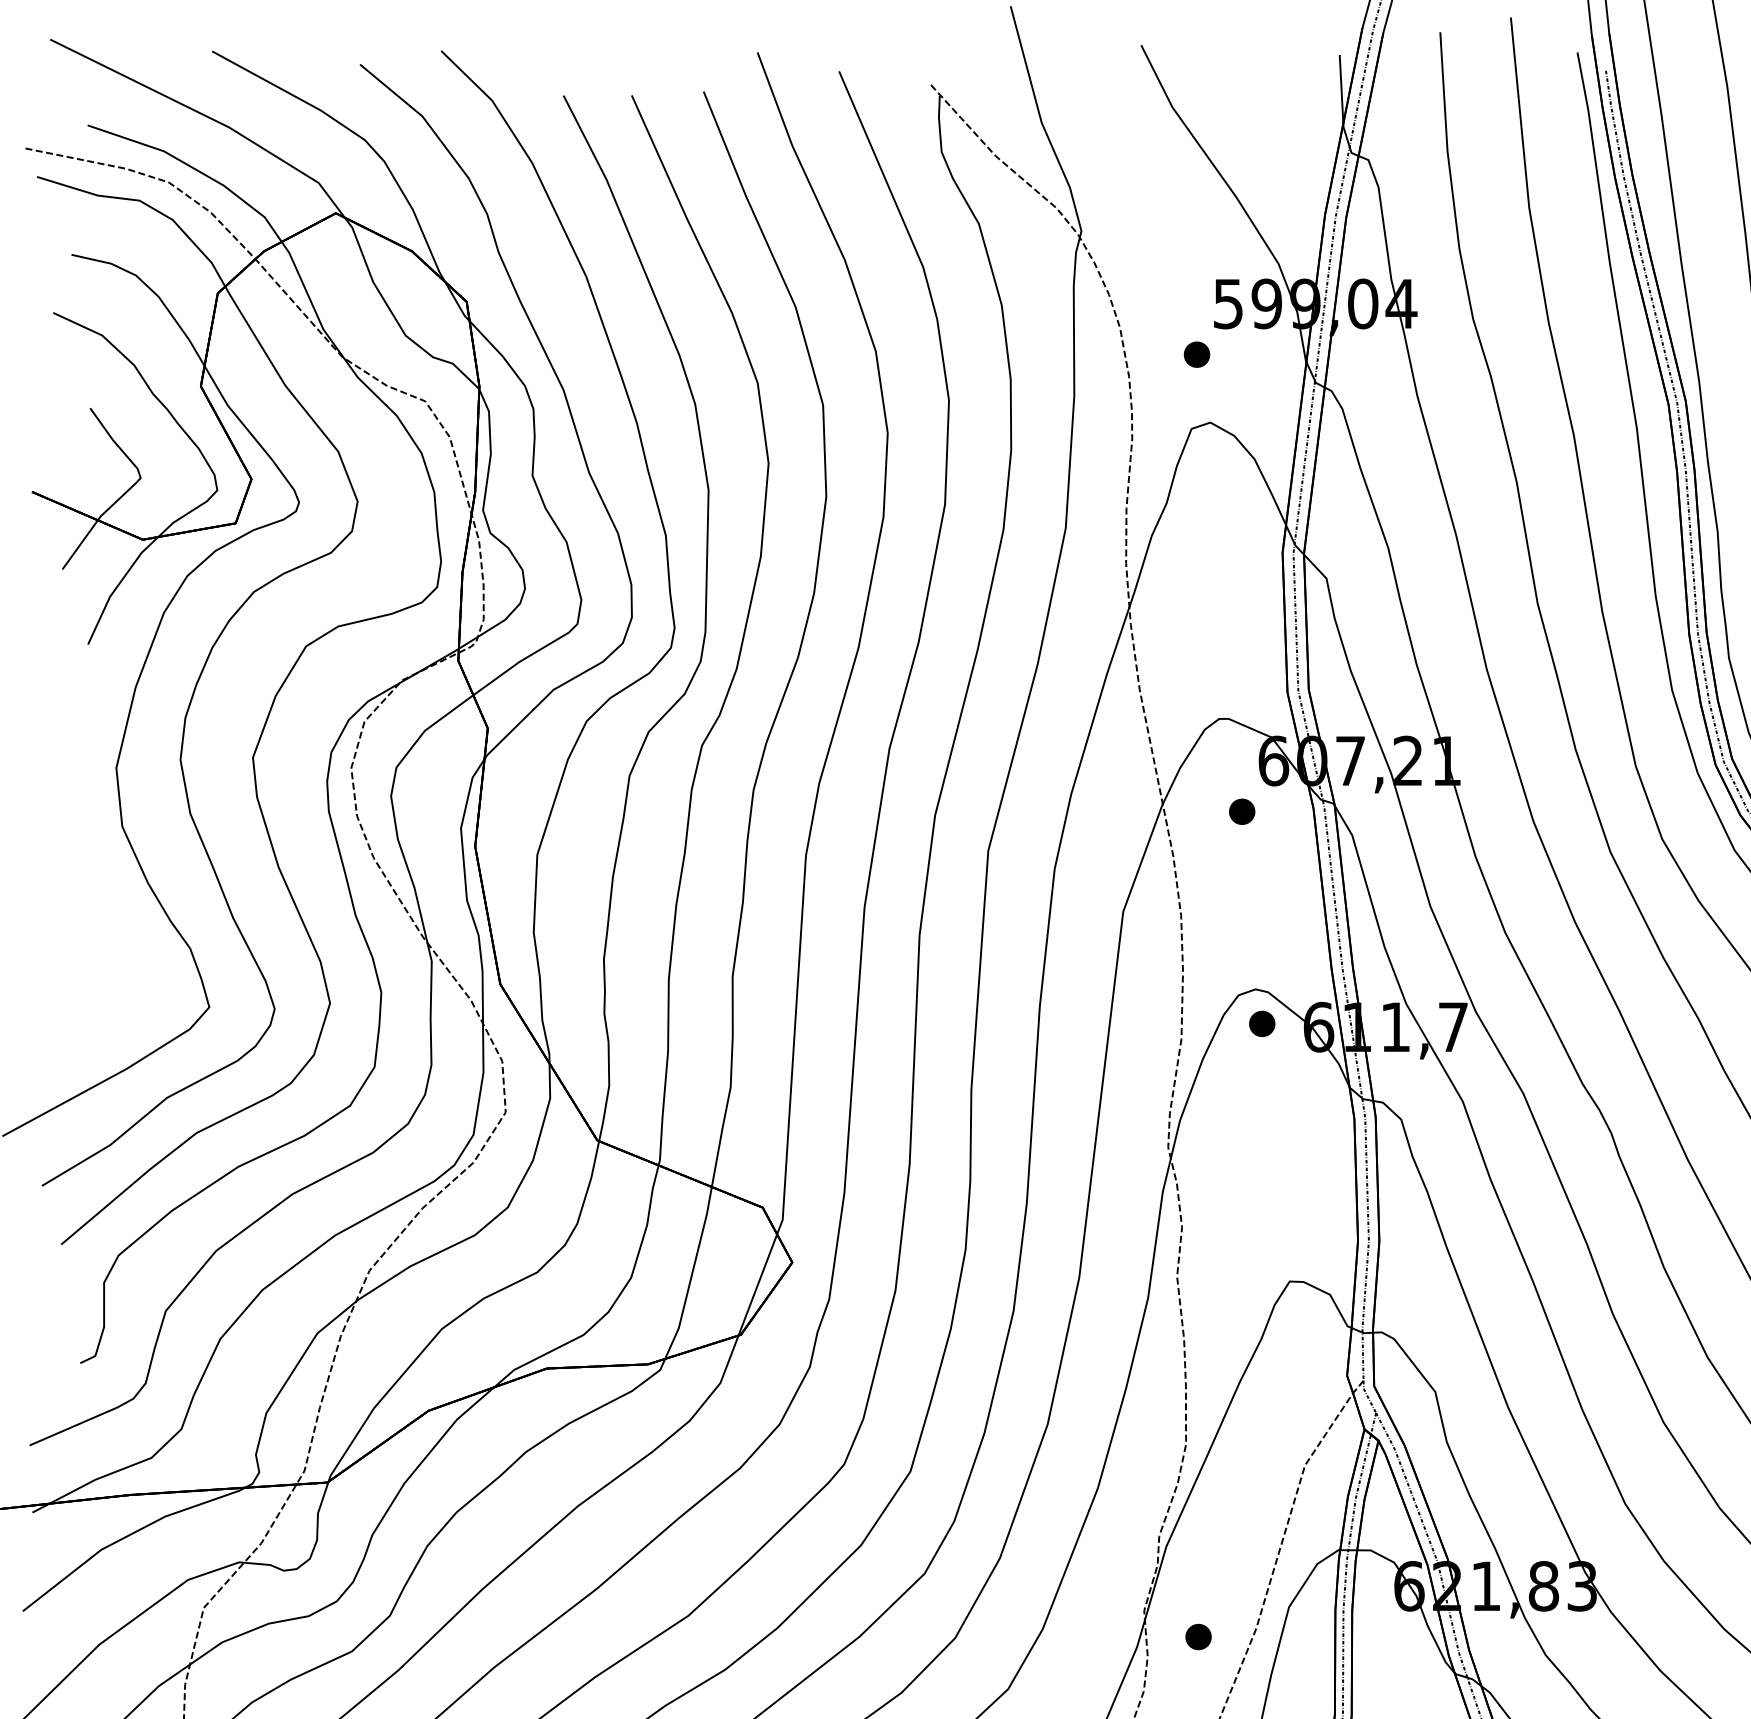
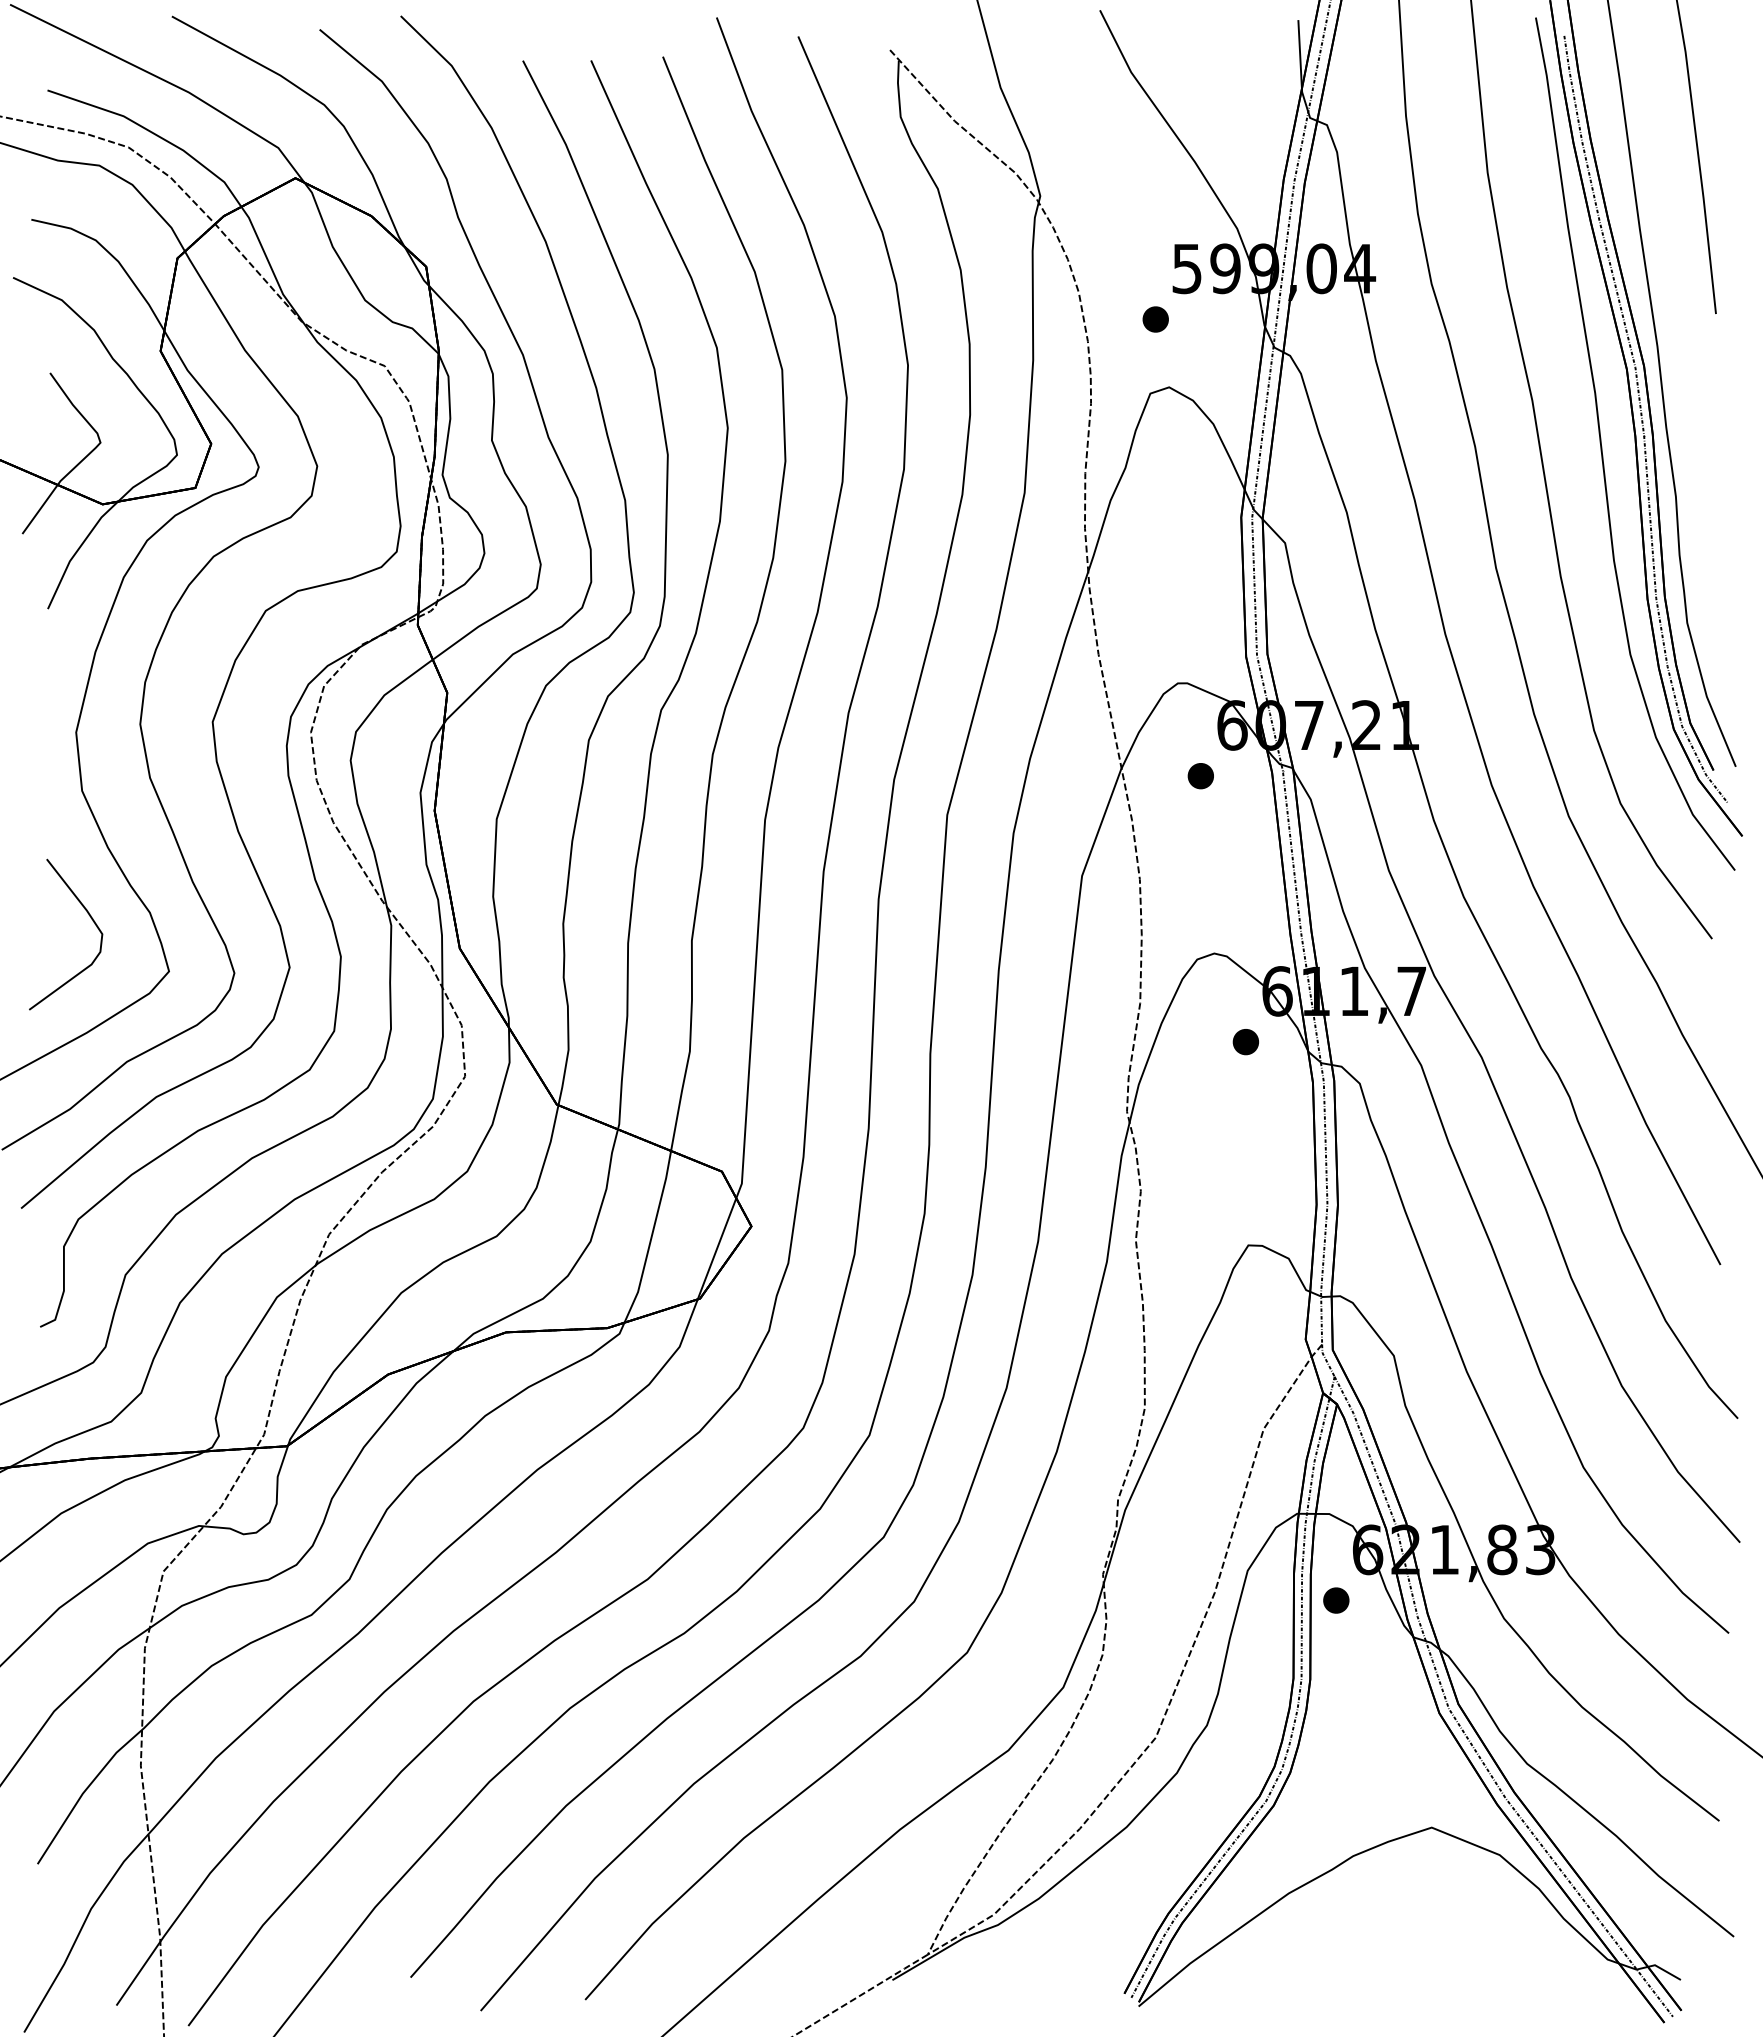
curve: (130, 954) -> (90, 918), added
part: (1261, 1024) -> (1245, 1042), moved
part: (1198, 1636) -> (1336, 1600), moved

